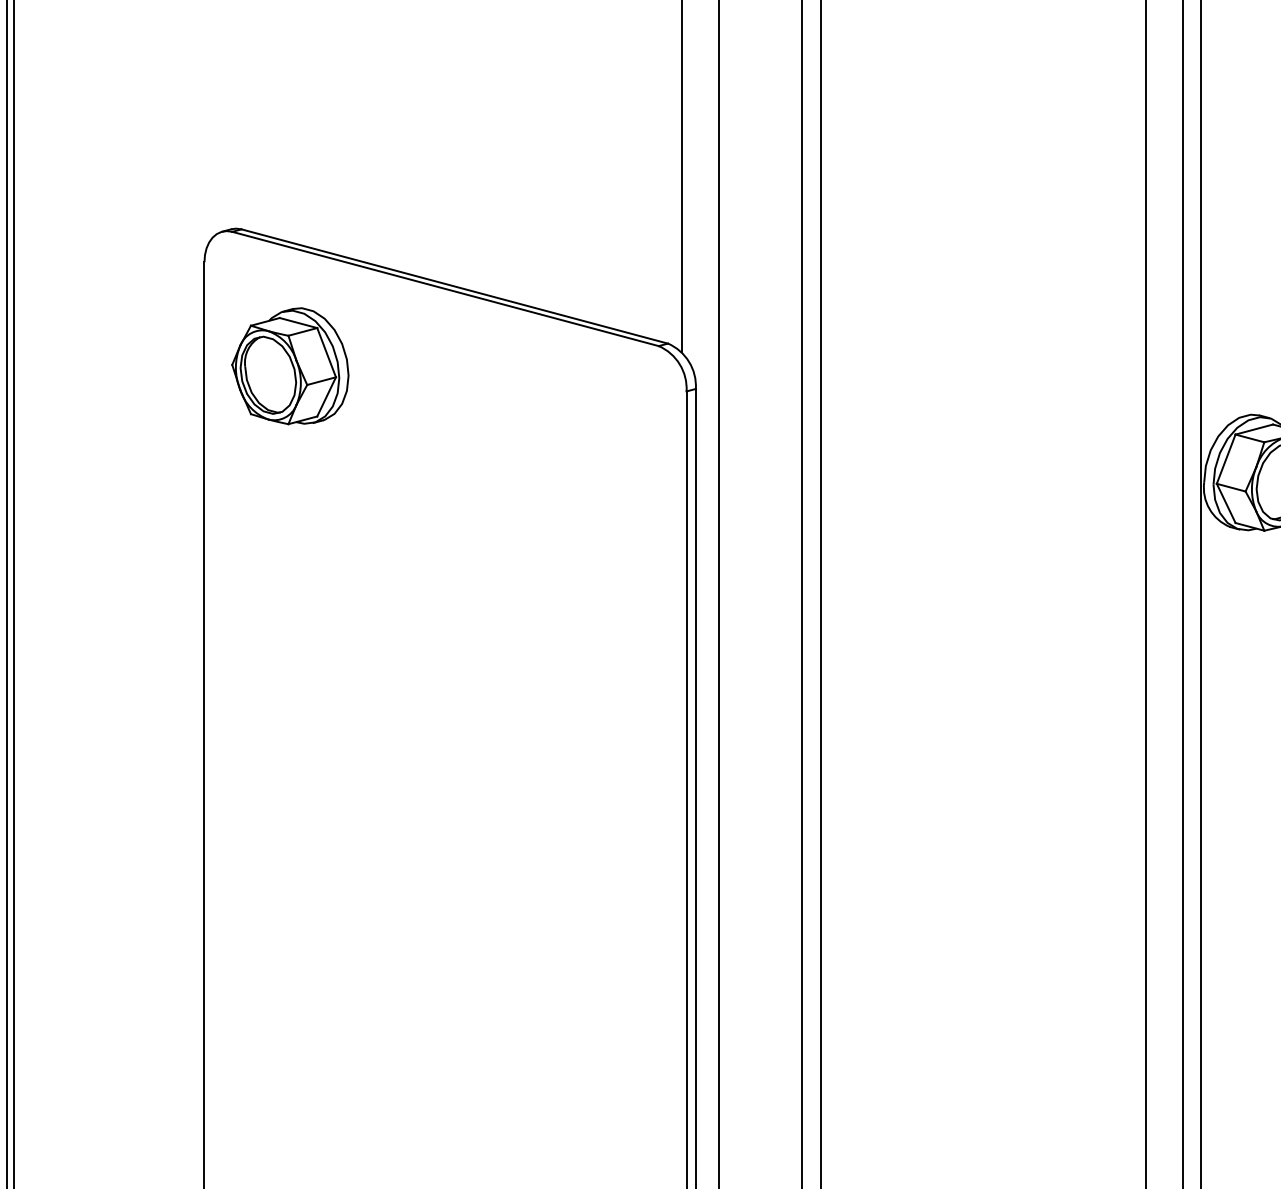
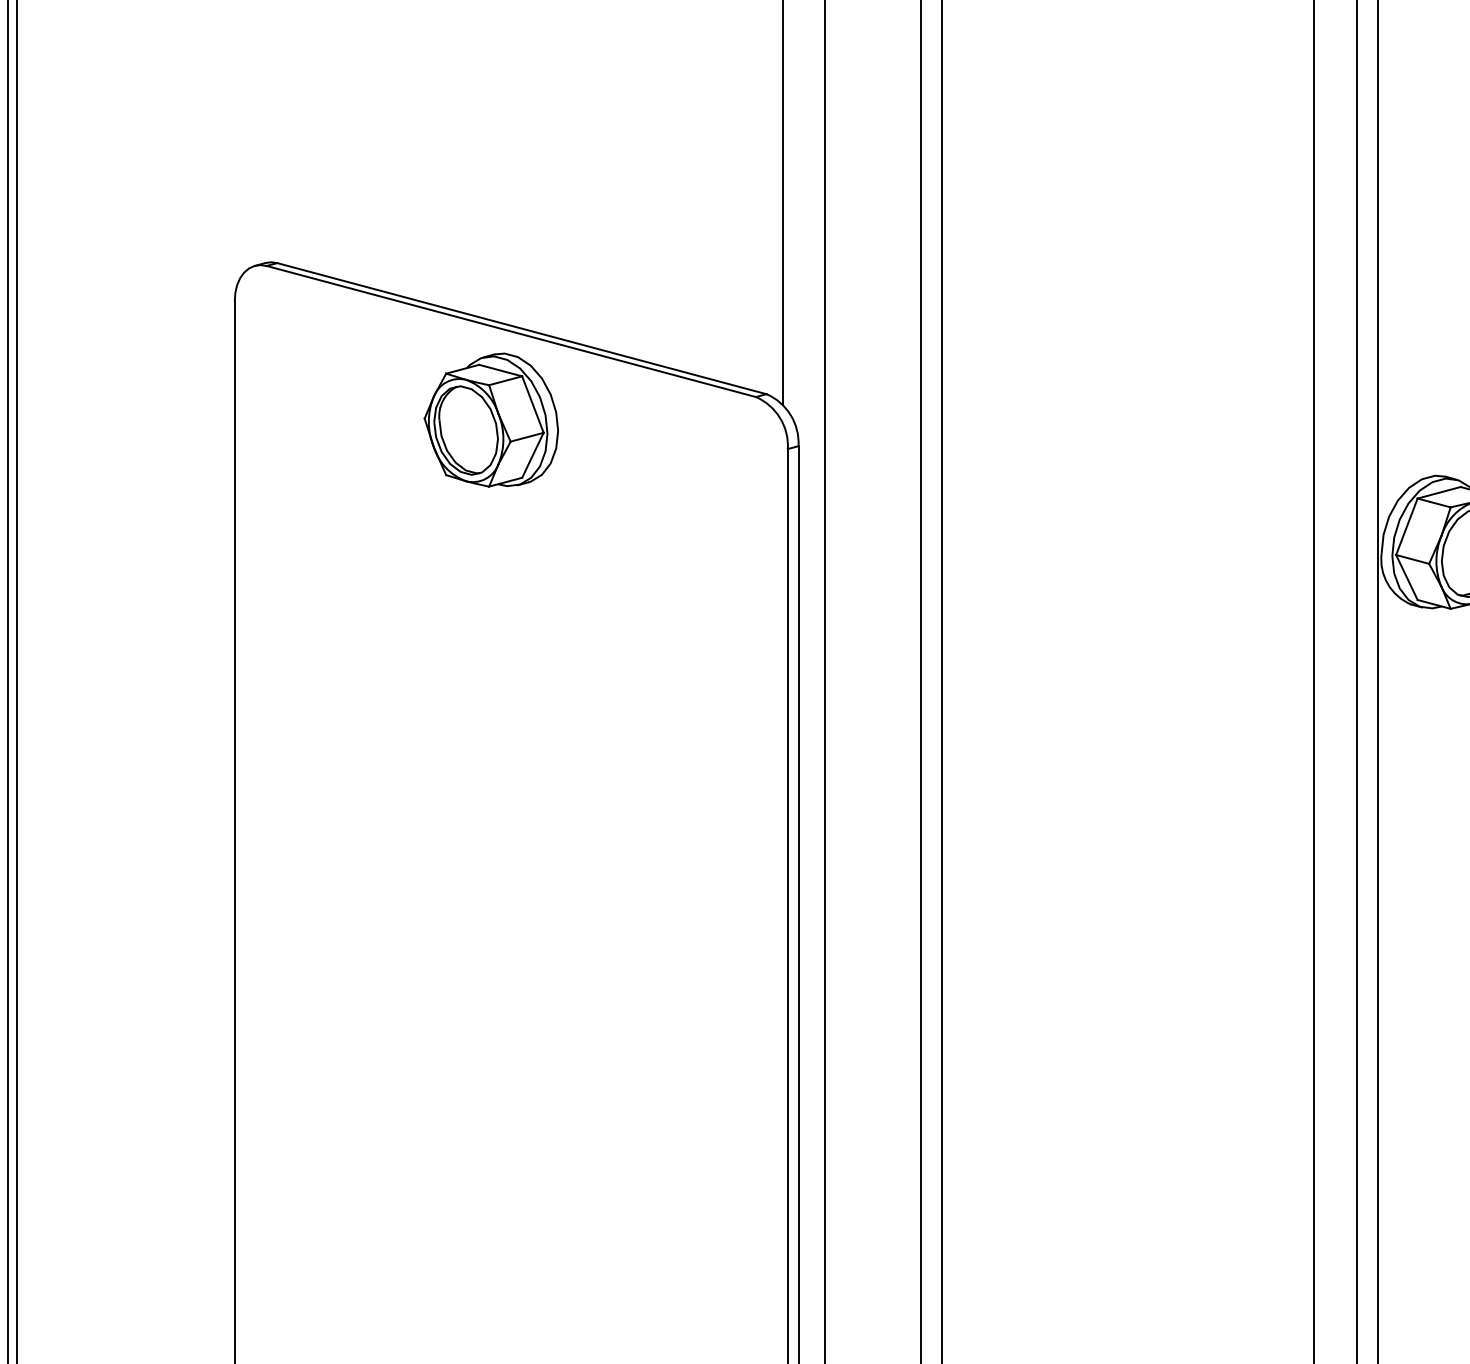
part: (289, 365) -> (490, 419), moved

